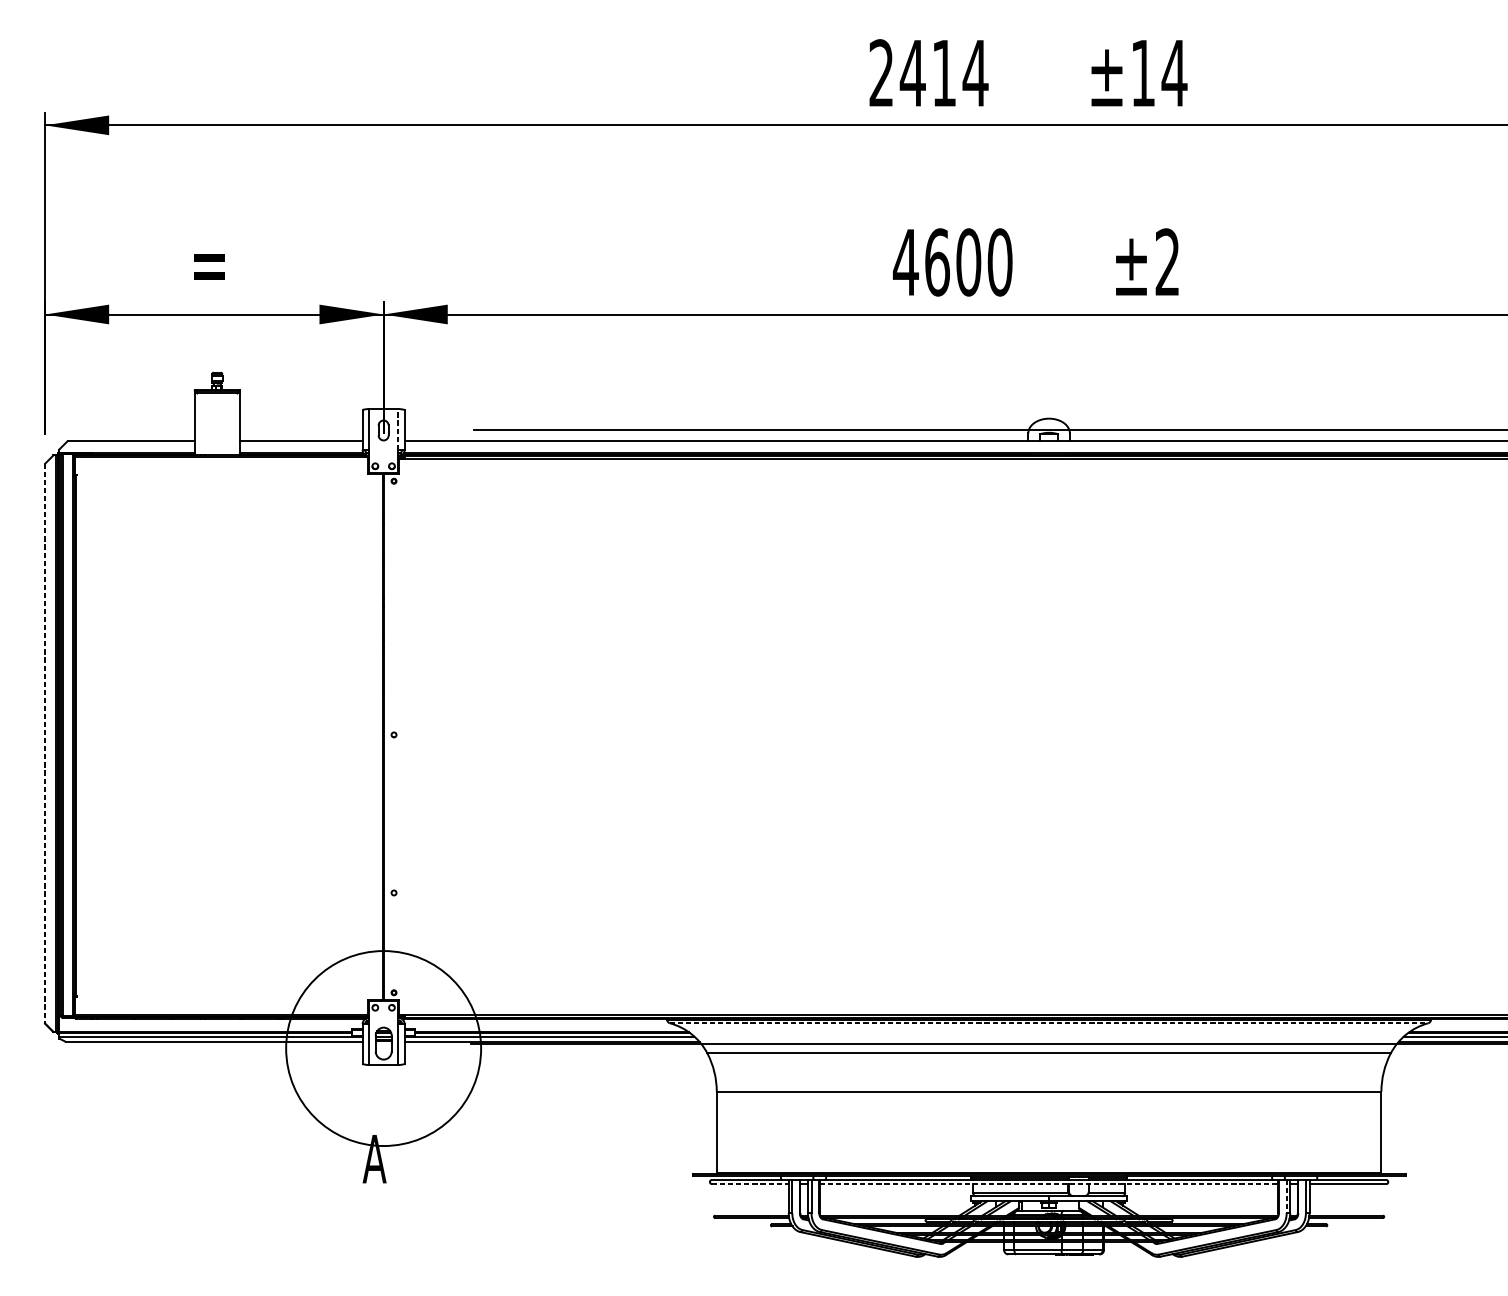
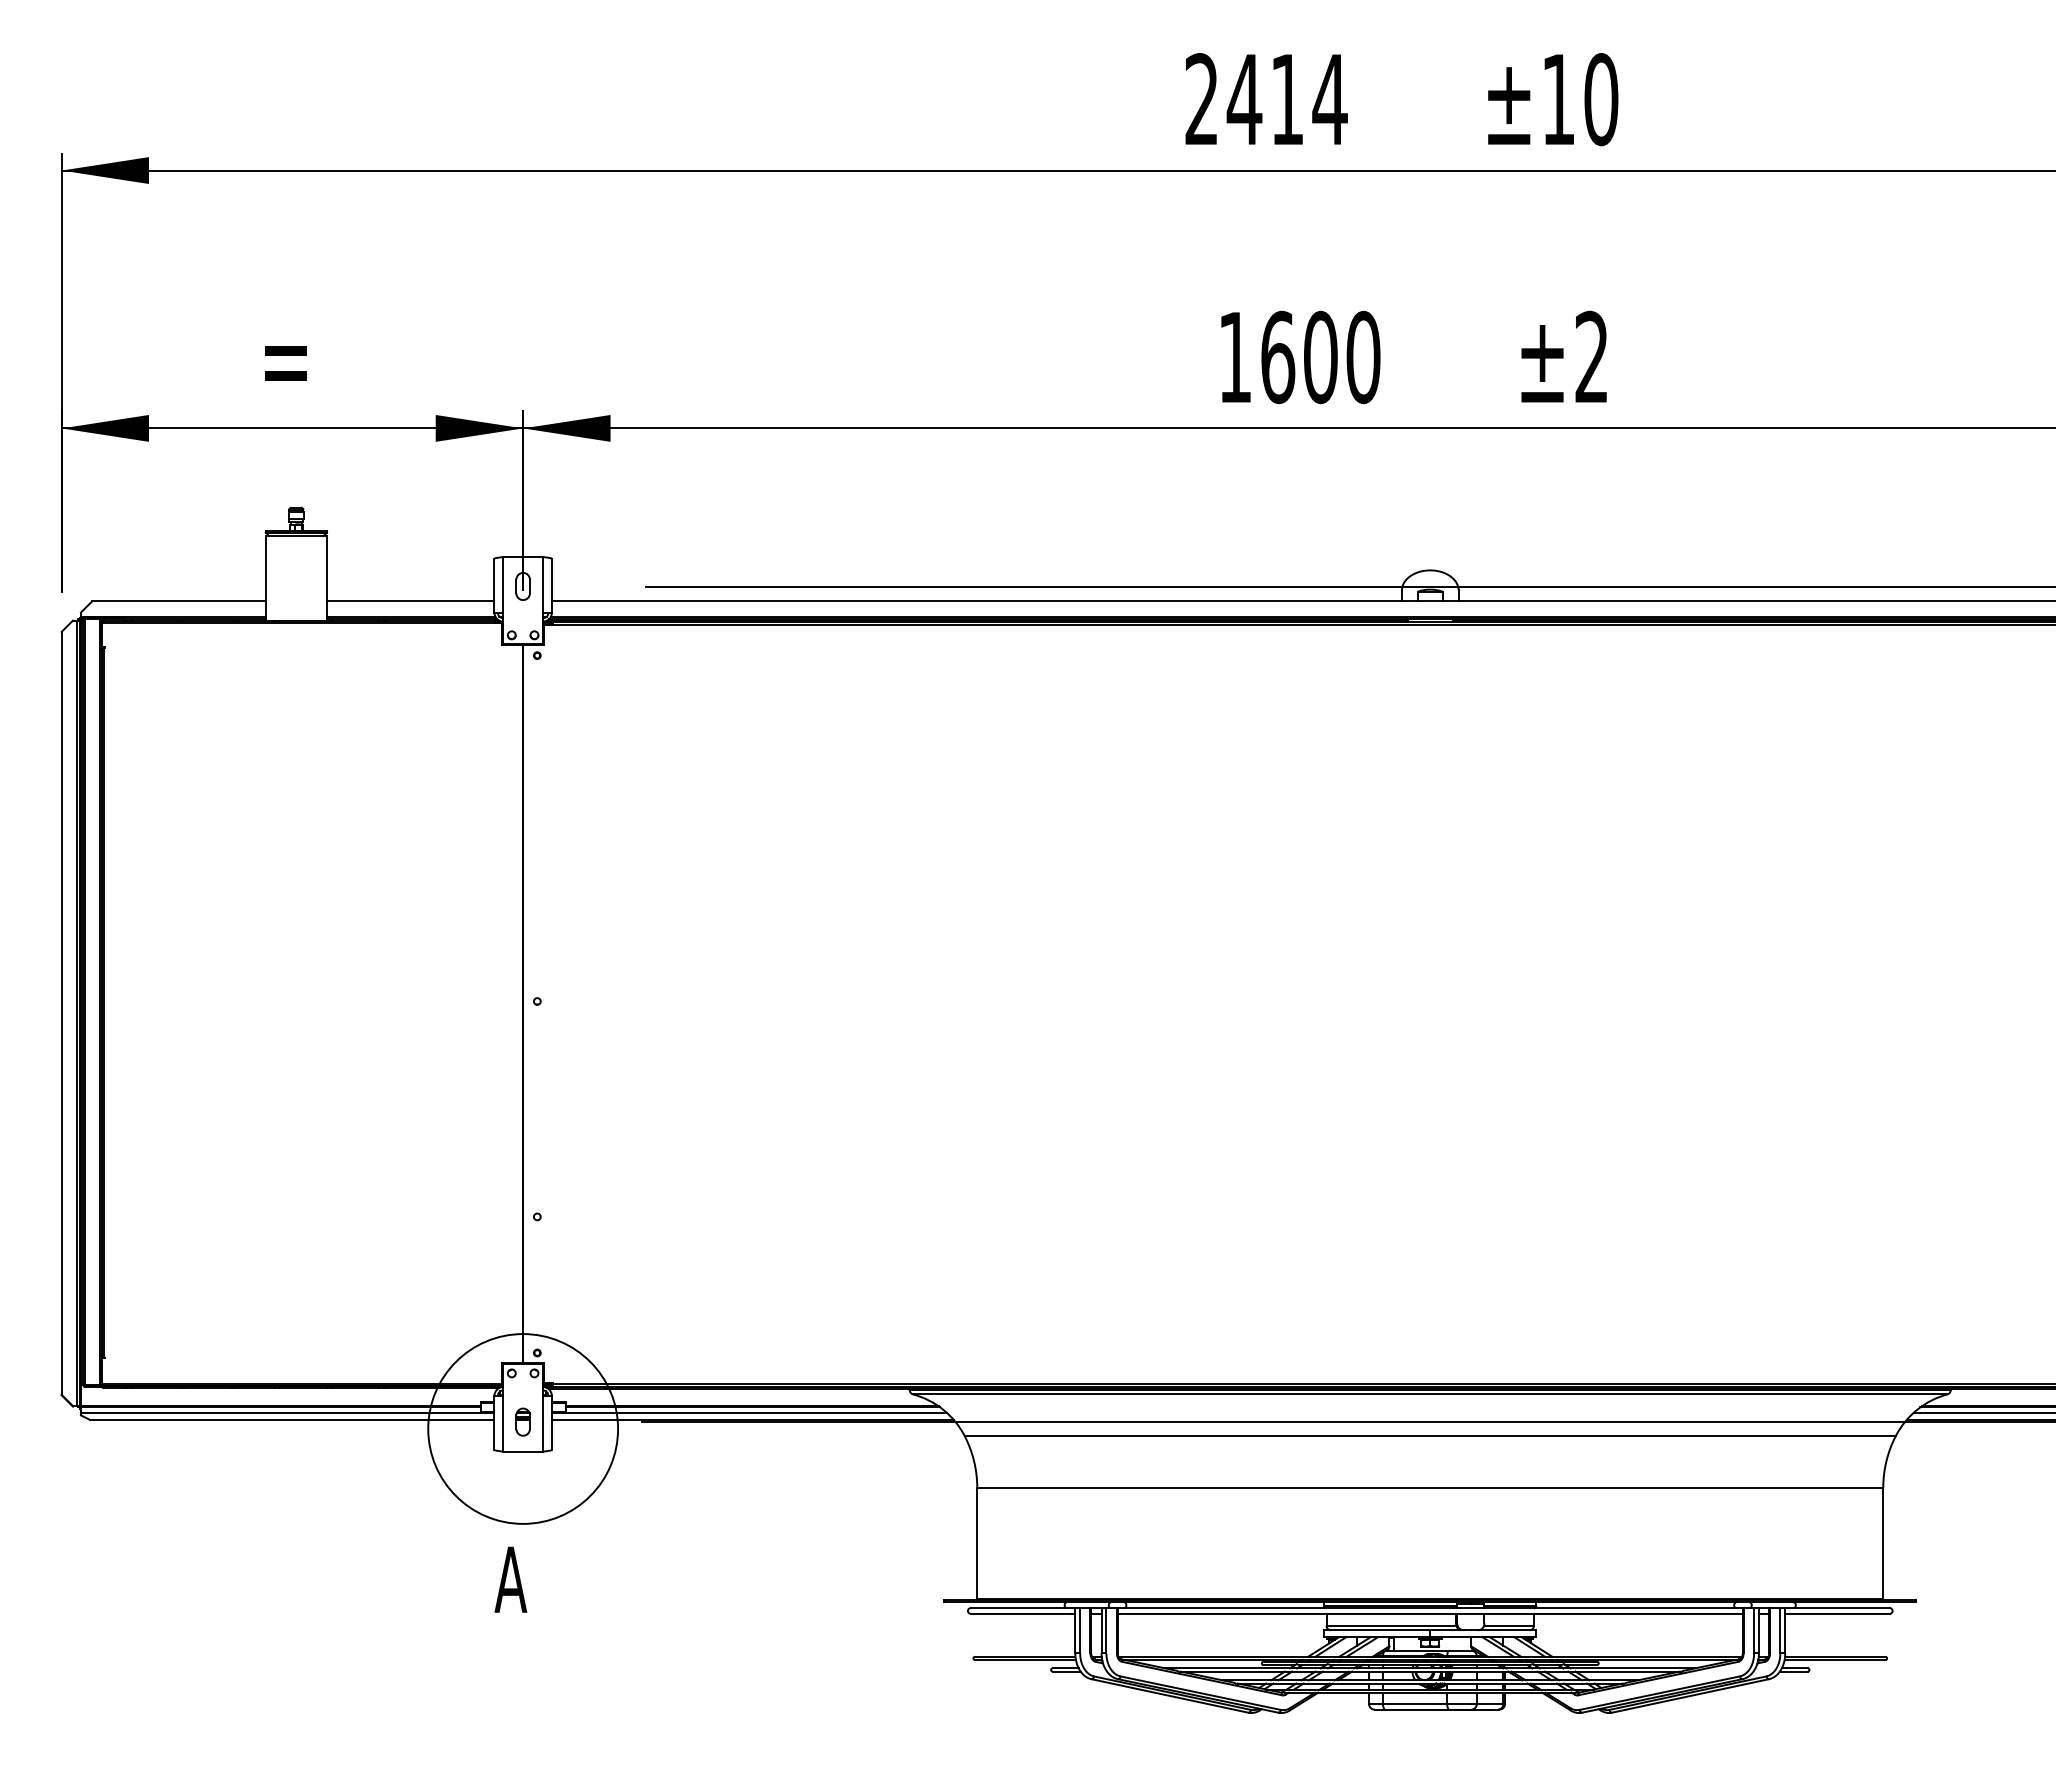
text: (1174, 73) -> (1601, 99), ±14 -> ±10
text: (905, 262) -> (1234, 357), 4600 -> 1600
line: (398, 429) -> (543, 584), dashed -> solid
line: (44, 743) -> (61, 1013), dashed -> solid
line: (1049, 1023) -> (1430, 1394), dashed -> solid
part: (383, 1043) -> (522, 1421), size x0.62
circle: (383, 1048) -> (523, 1428), size x0.71
line: (750, 1183) -> (1023, 1613), dashed -> solid
line: (1049, 1183) -> (1430, 1613), dashed -> solid
line: (1286, 1196) -> (1754, 1630), dashed -> solid

